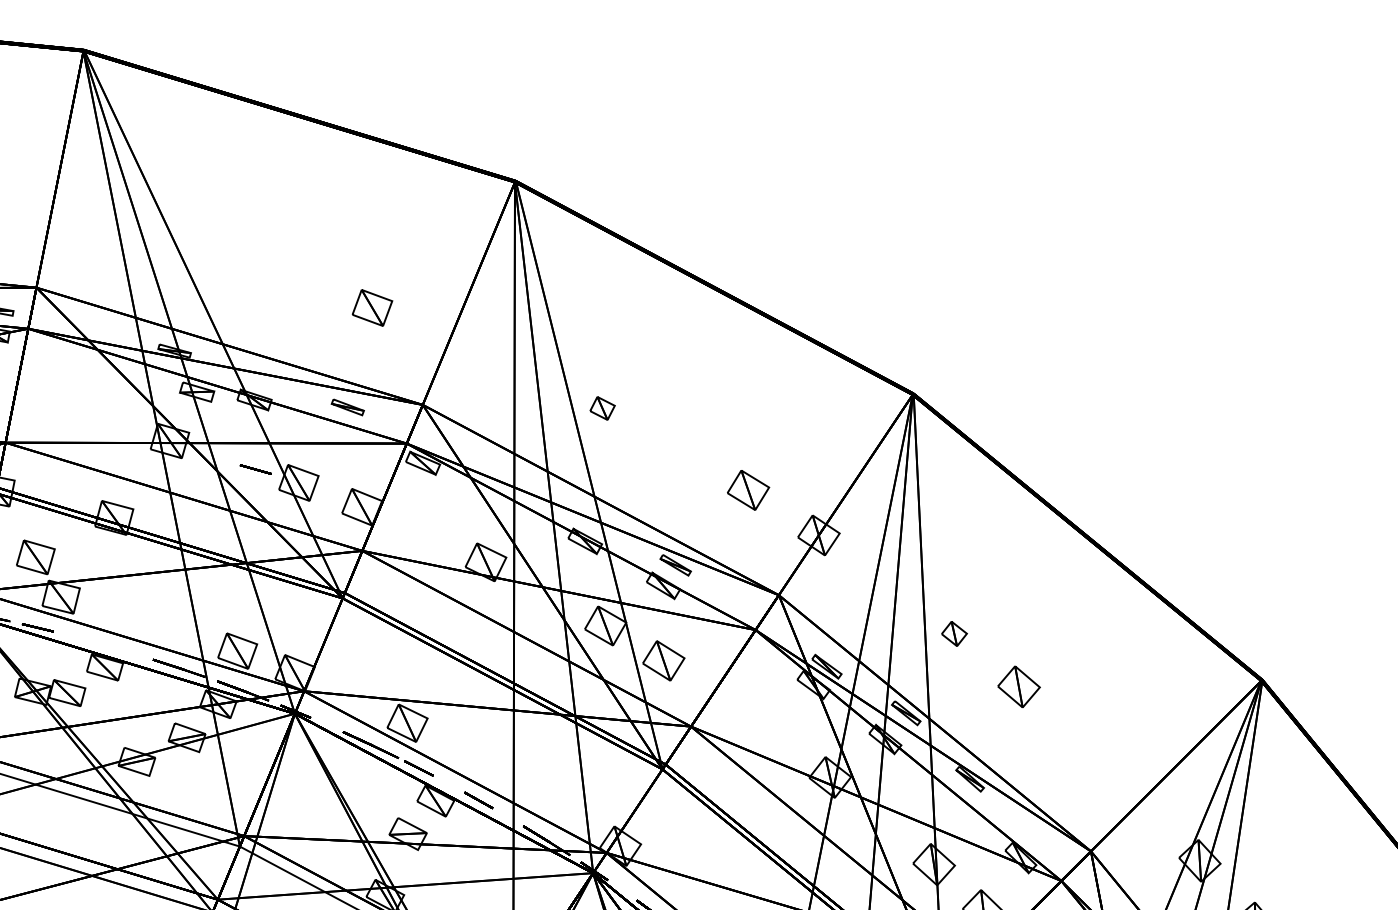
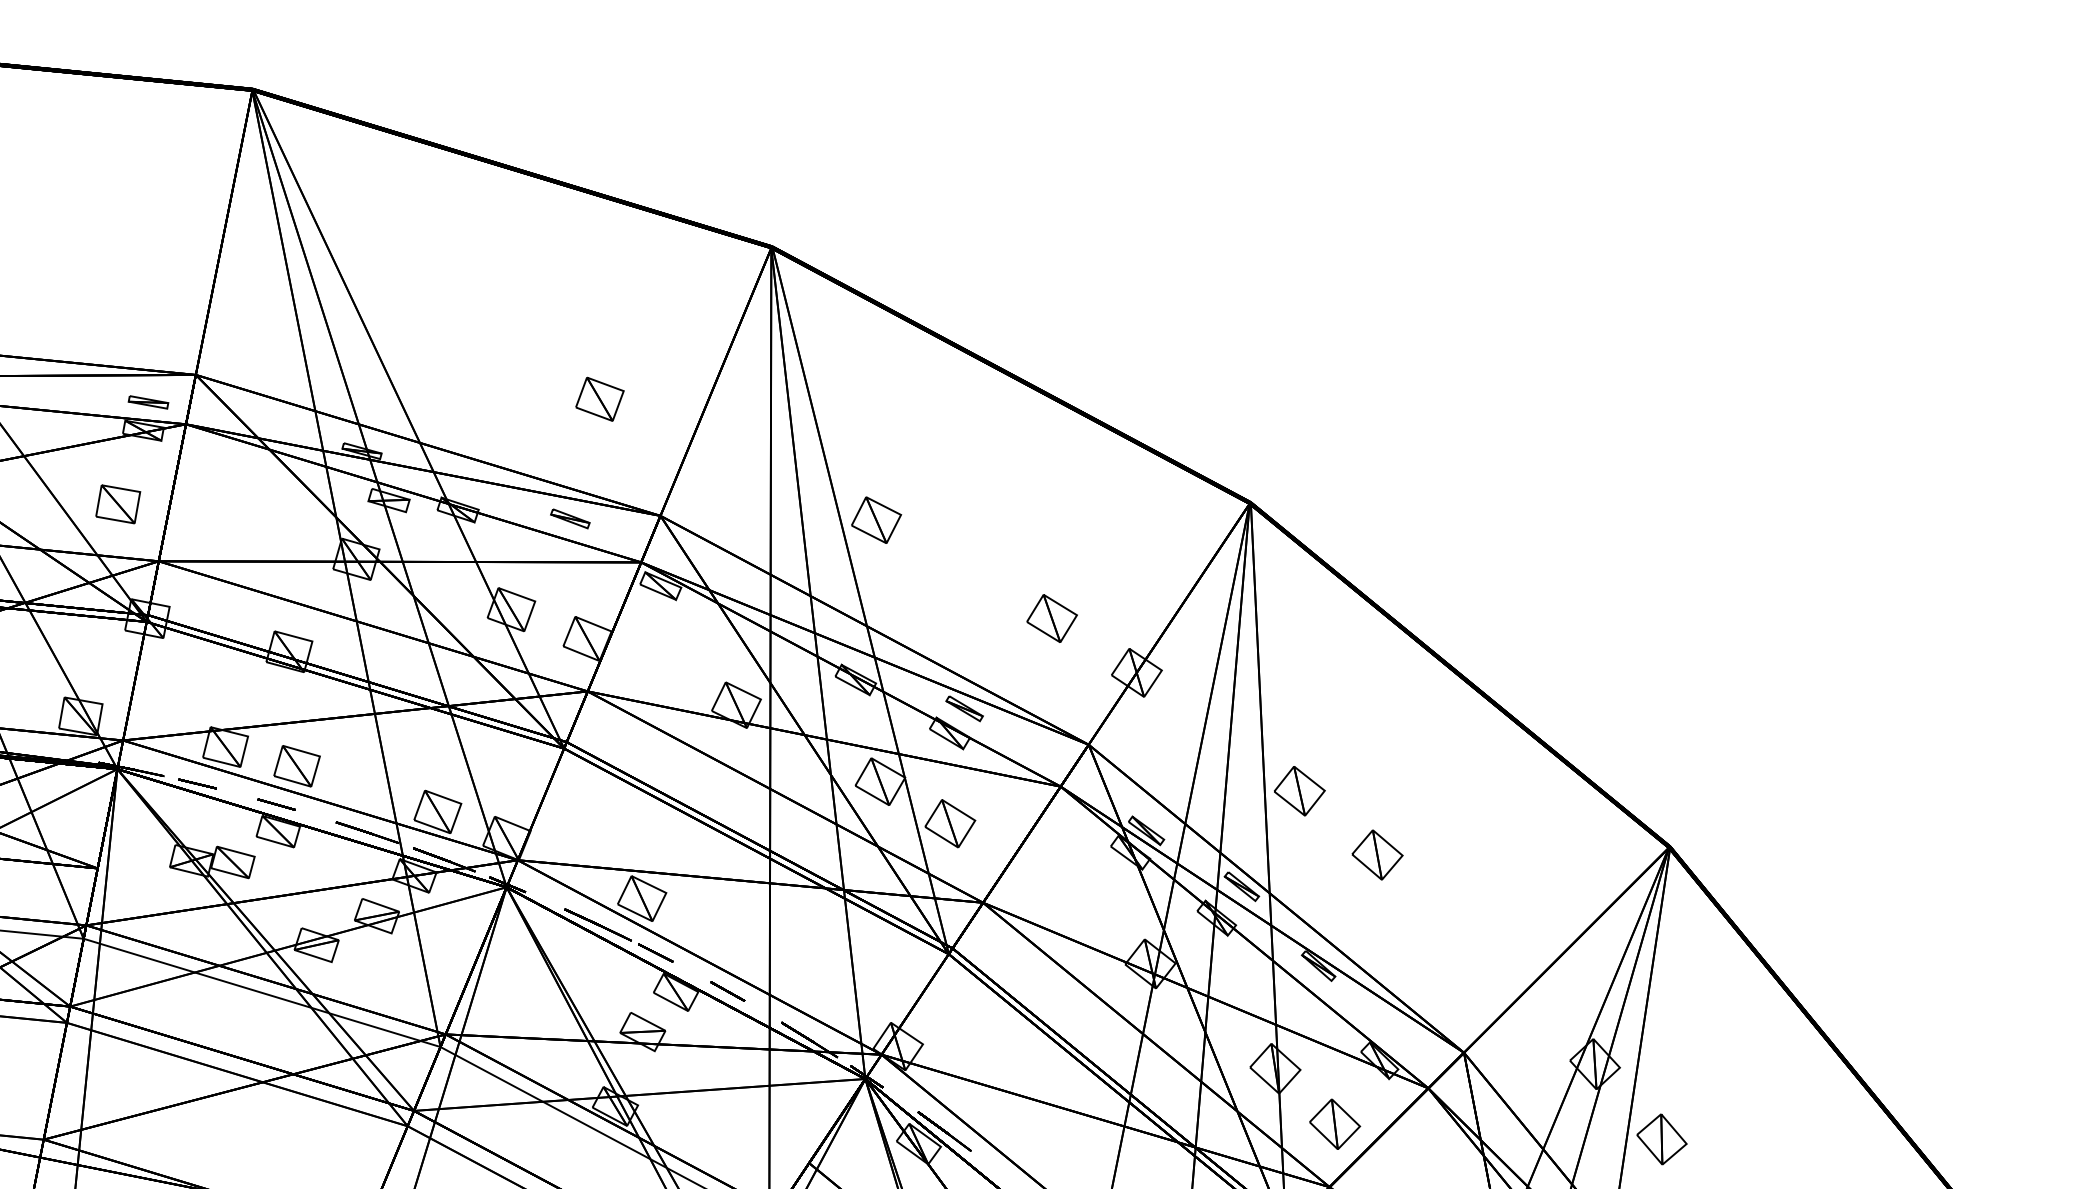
part: (602, 407) -> (876, 519), size x1.67
line: (255, 469) -> (276, 804), moved
part: (35, 557) -> (296, 766), moved
part: (954, 634) -> (1299, 791), size x1.67

